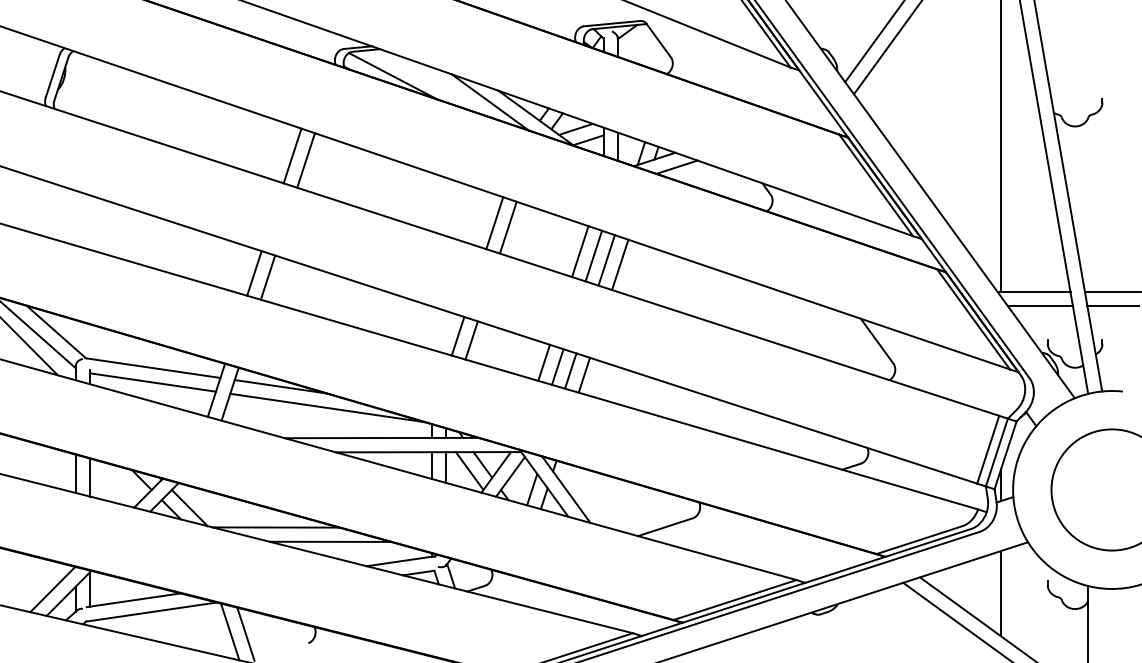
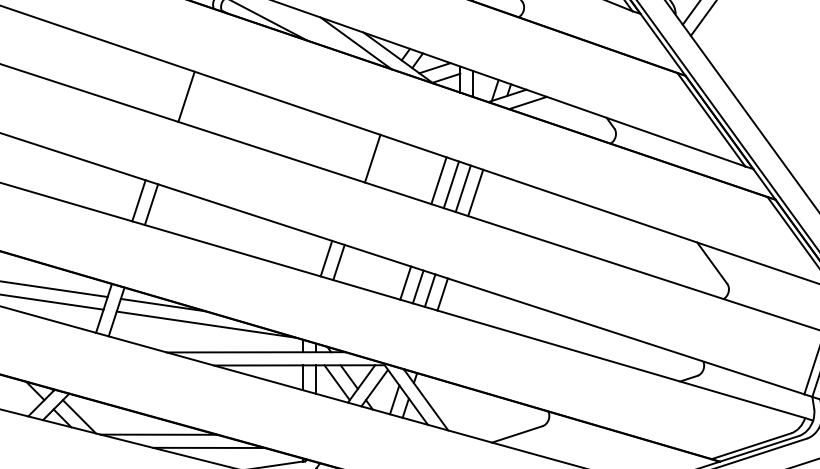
line: (292, 155) -> (174, 92), removed
line: (494, 223) -> (359, 154), removed

